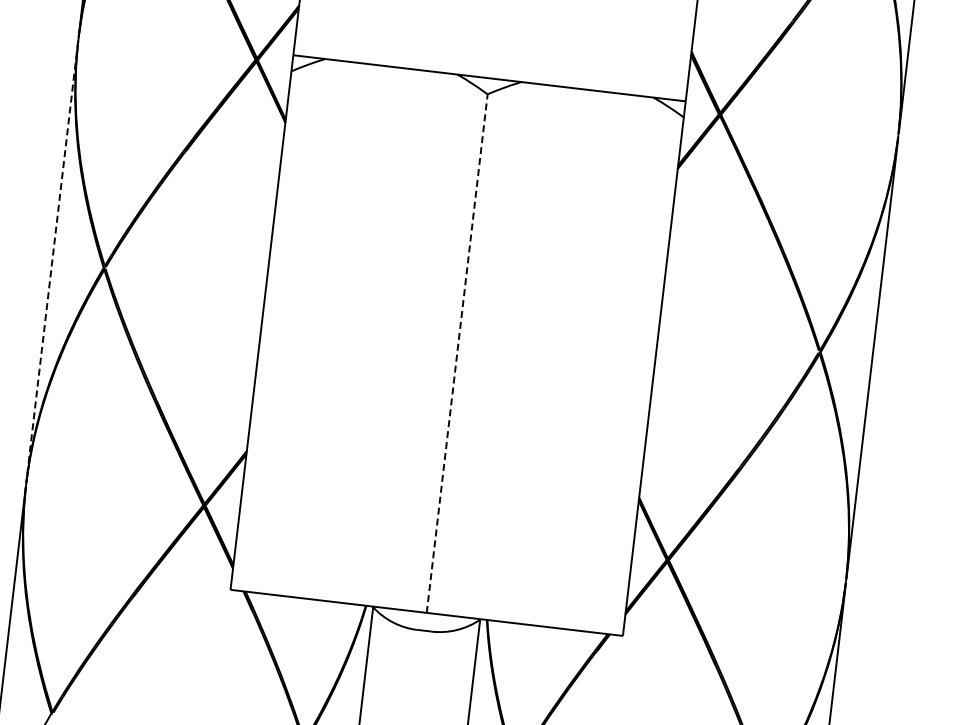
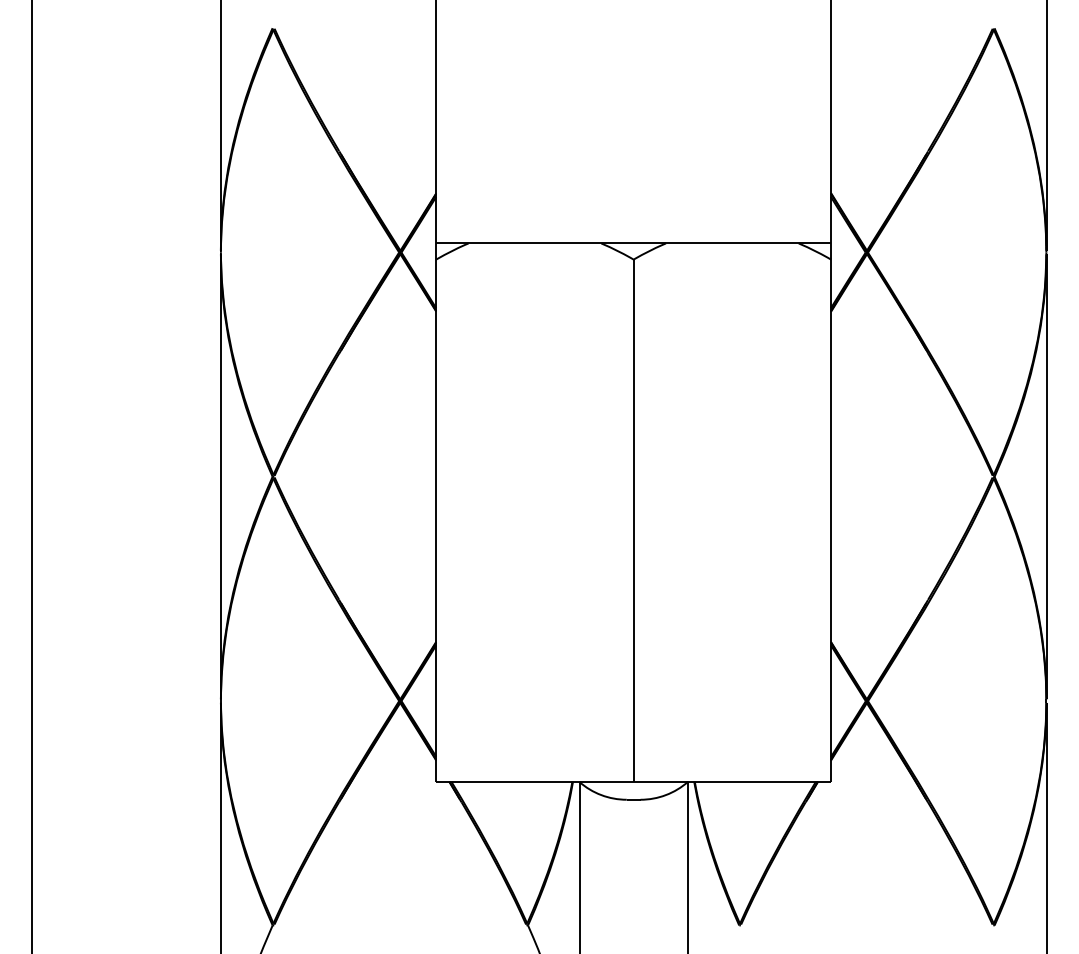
line: (51, 261) -> (220, 476), dashed -> solid
line: (456, 353) -> (633, 520), dashed -> solid

